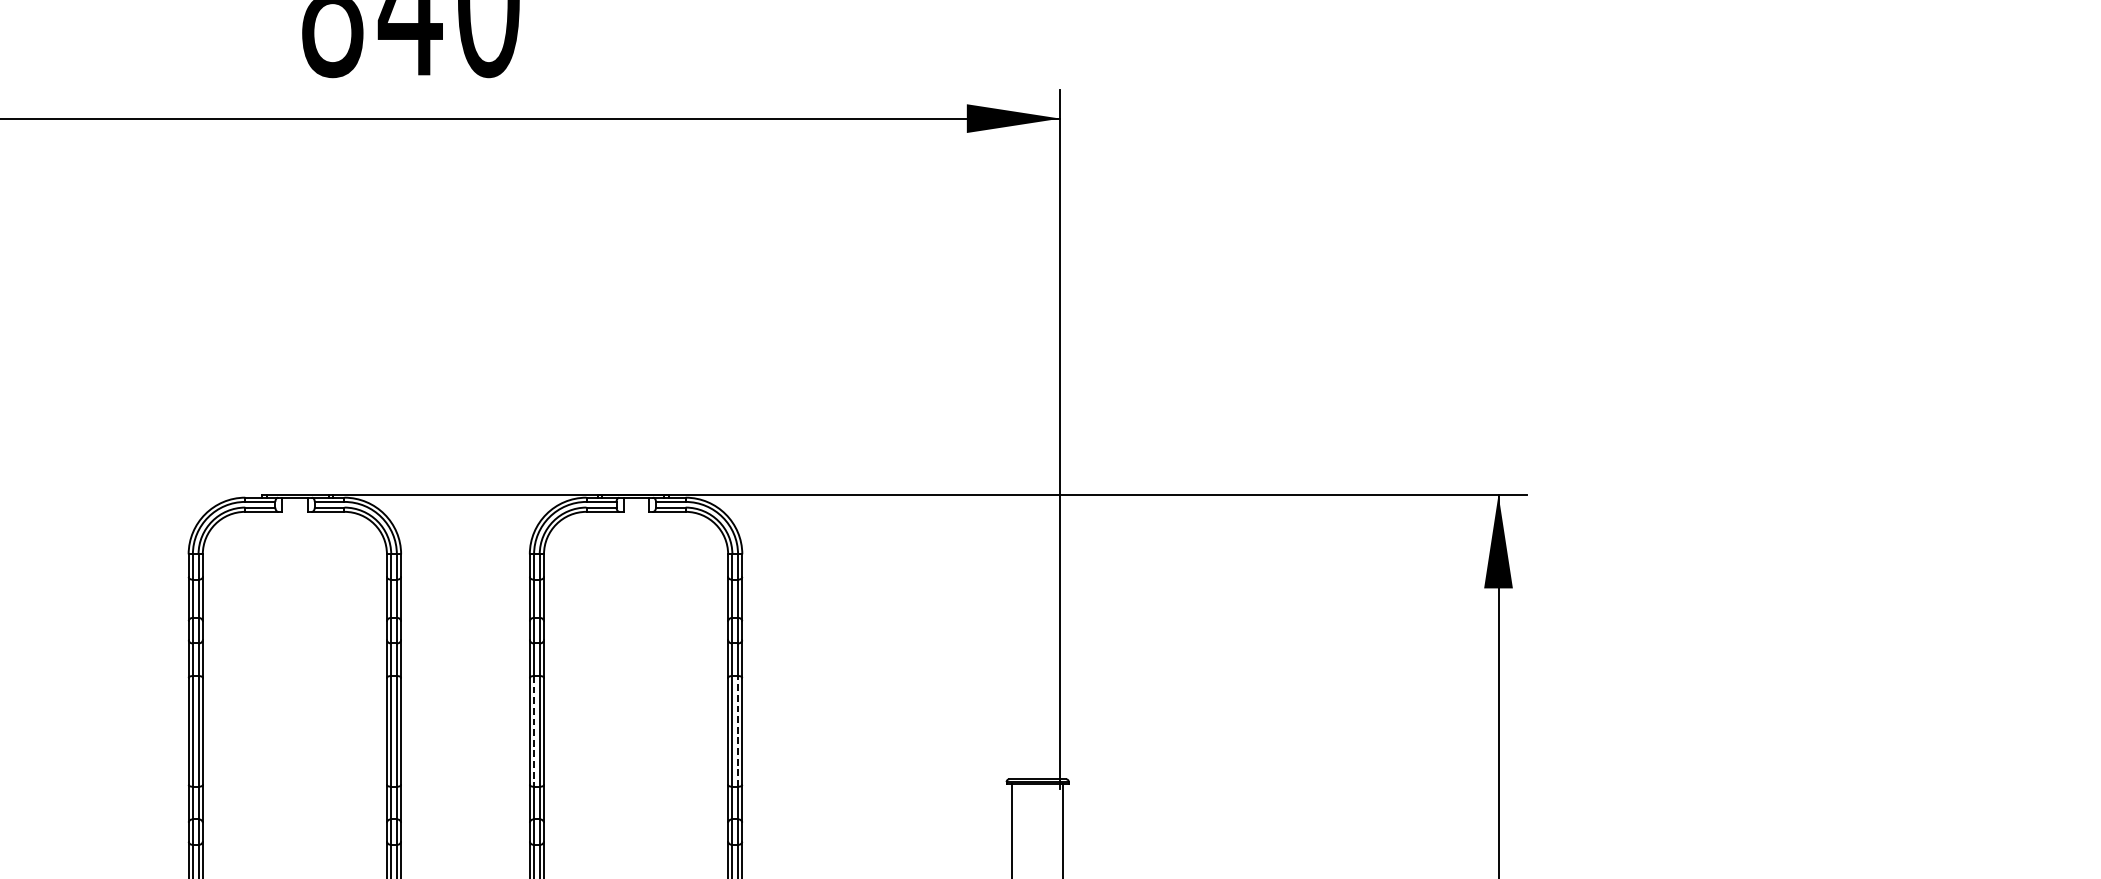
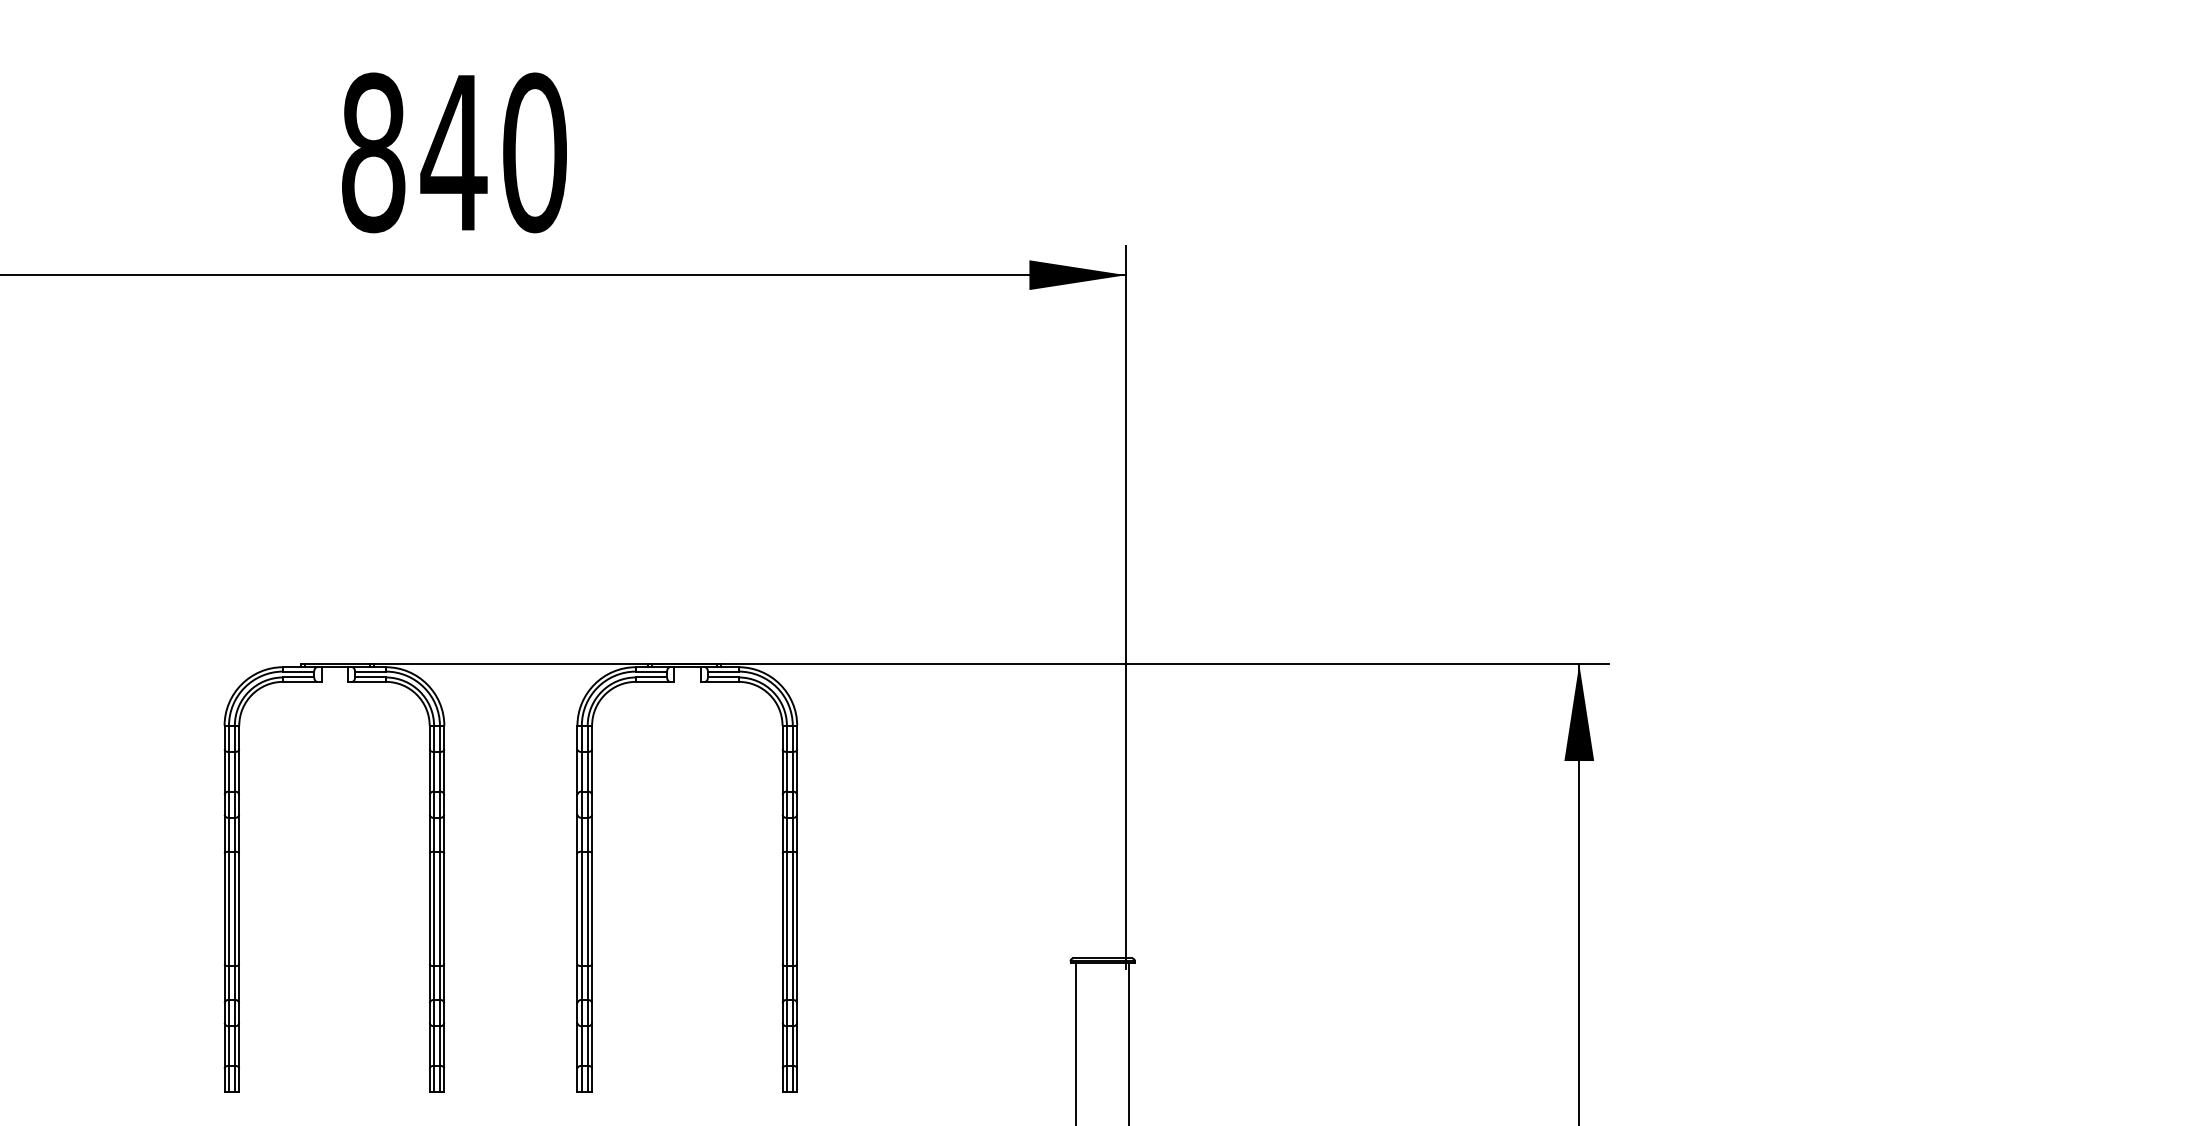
line: (737, 730) -> (792, 908), dashed -> solid
line: (533, 731) -> (581, 909), dashed -> solid

